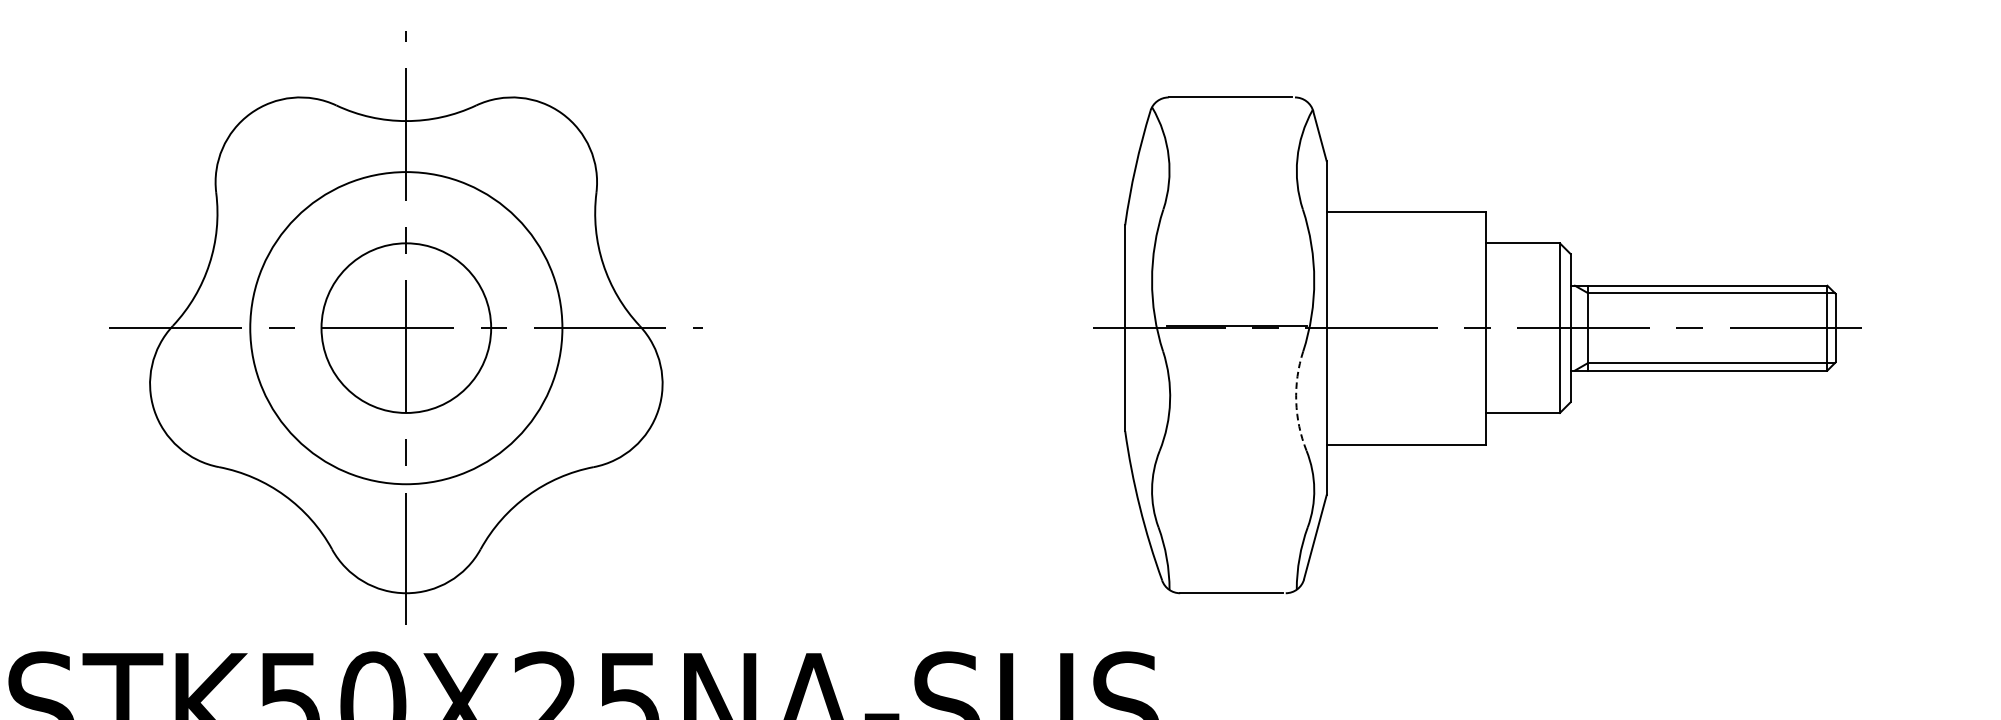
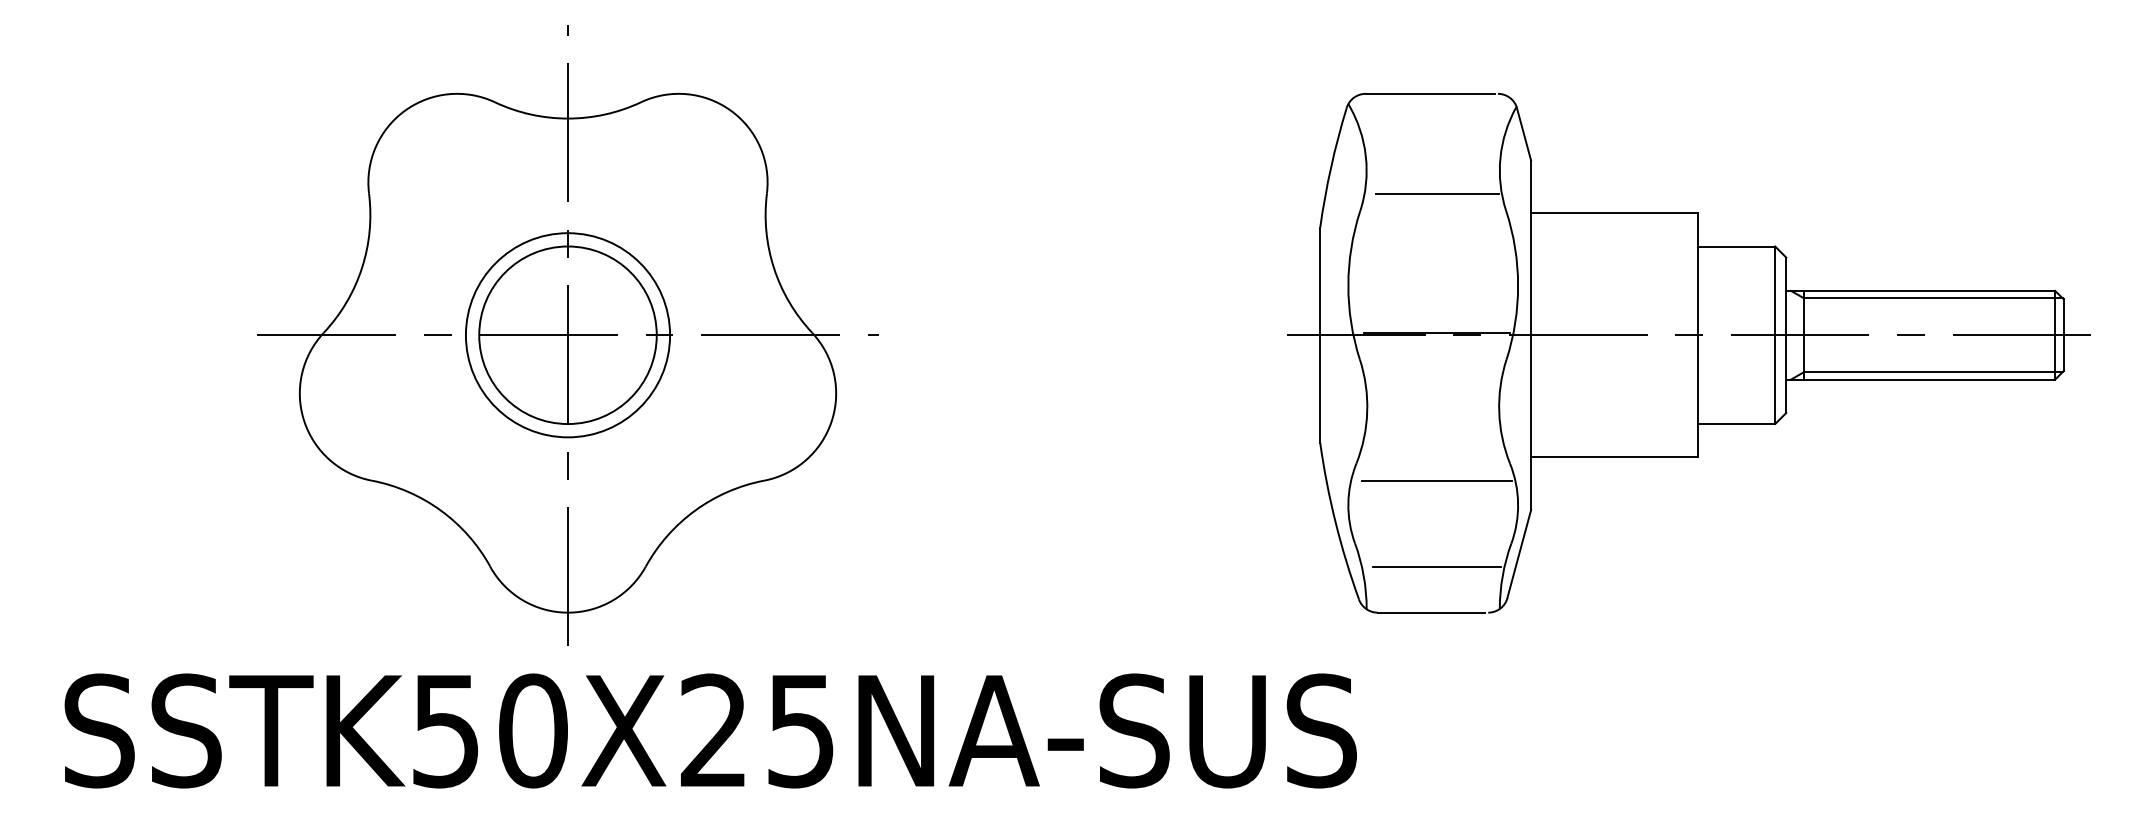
line: (1236, 192) -> (1436, 193), added
circle: (405, 328) -> (567, 335), size x0.62
arc: (1296, 401) -> (1499, 412), dashed -> solid
line: (1237, 466) -> (1437, 480), added
line: (1237, 549) -> (1437, 566), added

